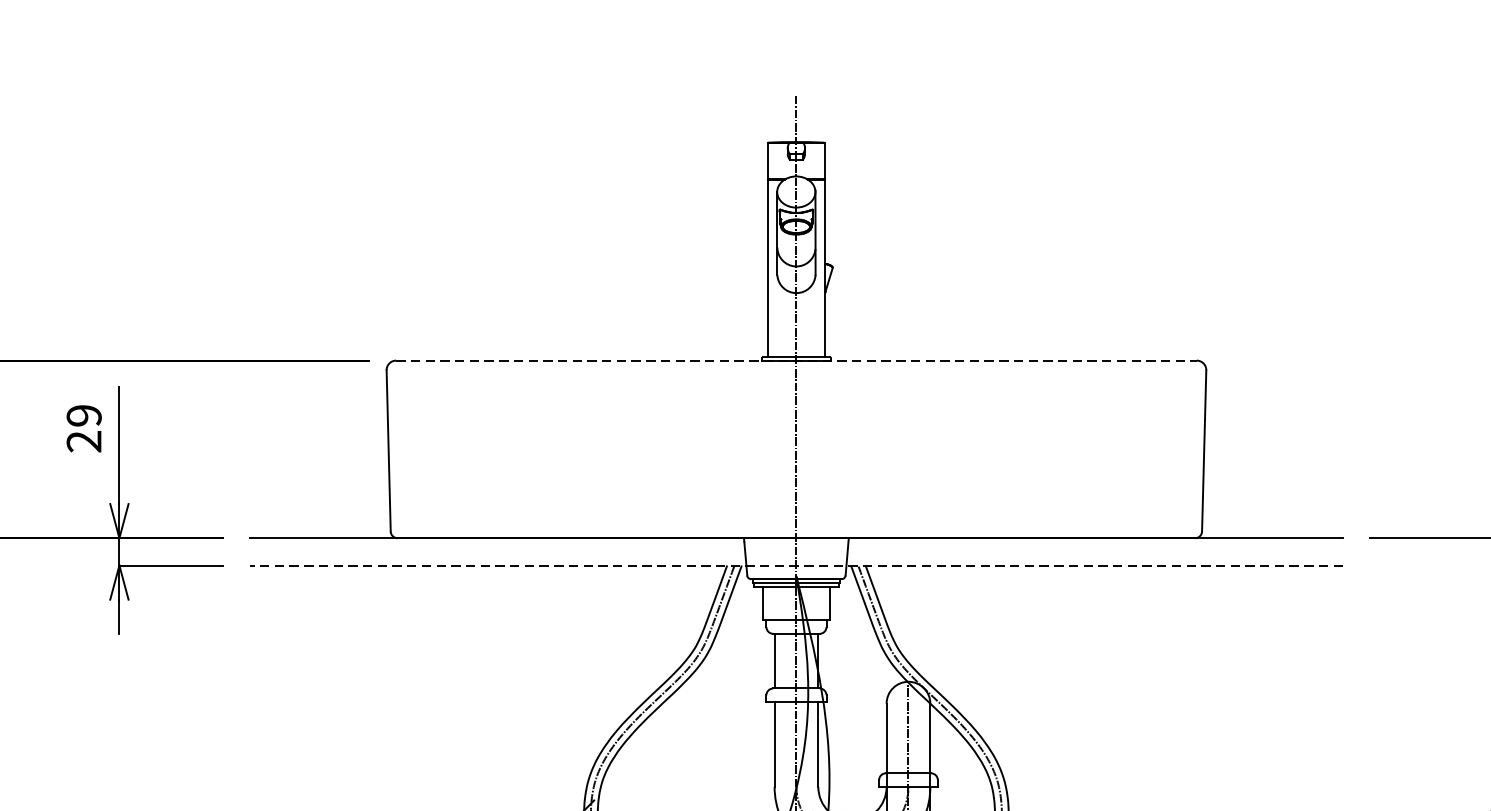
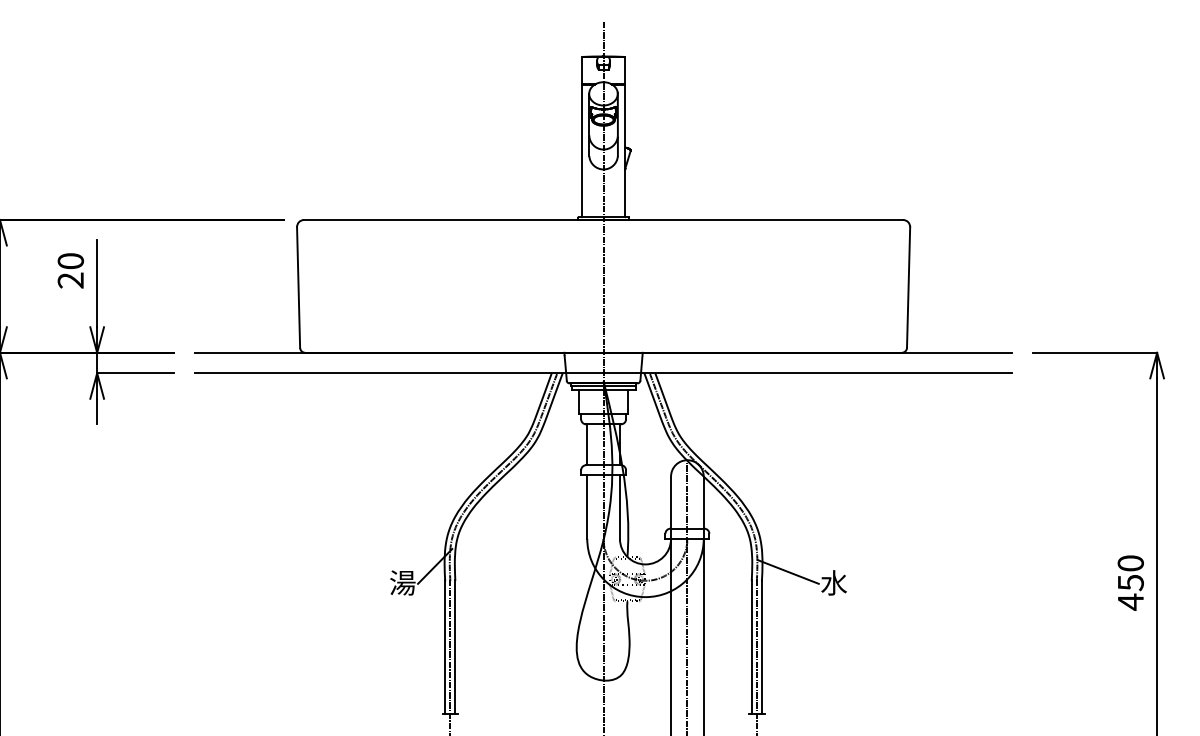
line: (797, 359) -> (604, 219), dashed -> solid
text: (83, 416) -> (70, 261), 29 -> 20
line: (796, 565) -> (603, 373), dashed -> solid

